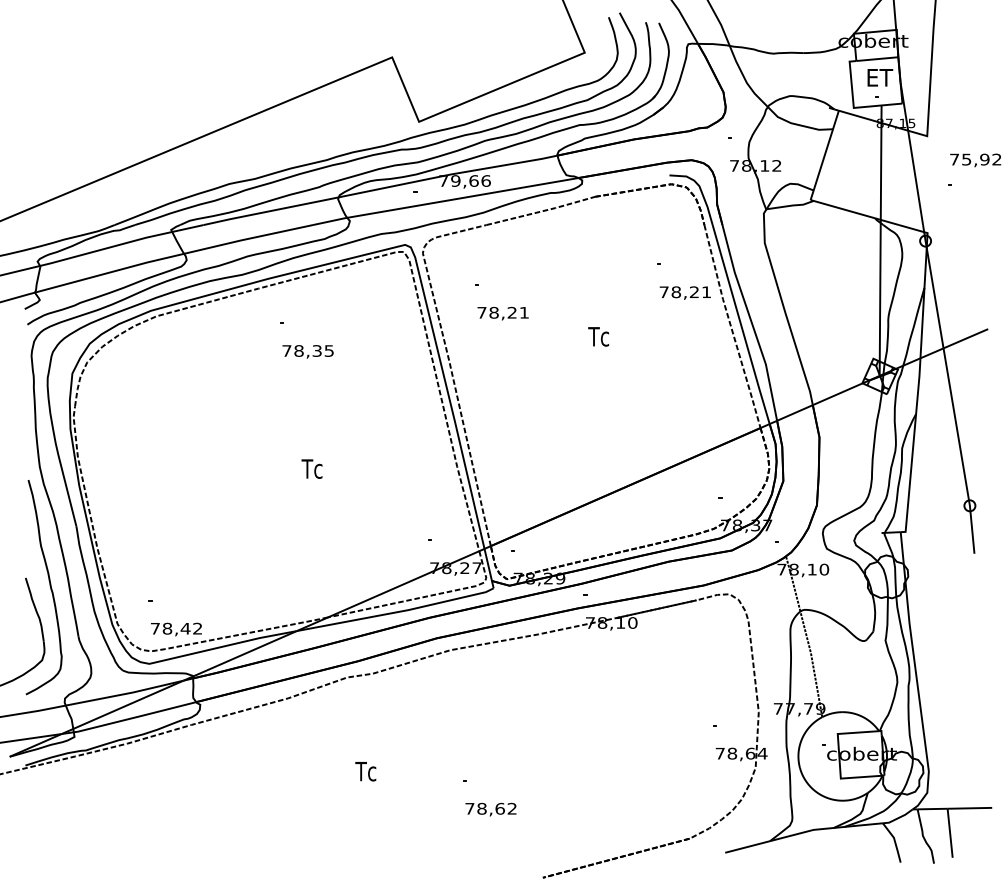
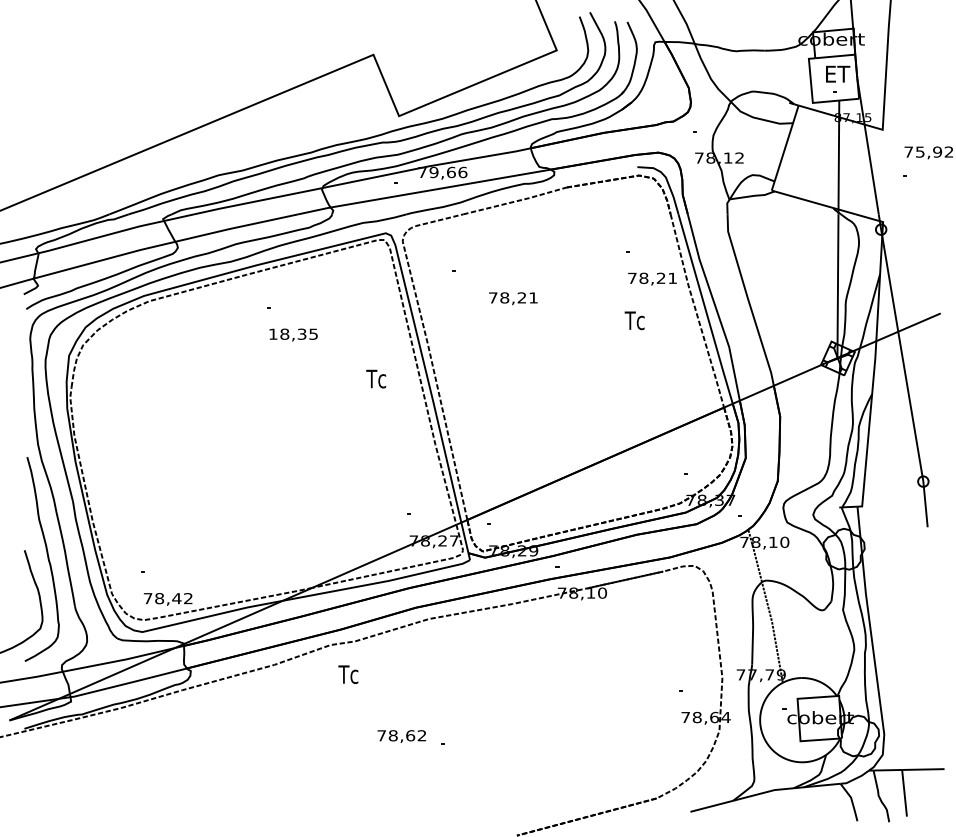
text: (502, 313) -> (512, 298), moved
text: (598, 336) -> (634, 320), moved
text: (286, 350) -> (272, 333), 78,35 -> 18,35
text: (311, 468) -> (375, 378), moved
text: (365, 771) -> (348, 674), moved
text: (490, 809) -> (401, 736), moved

